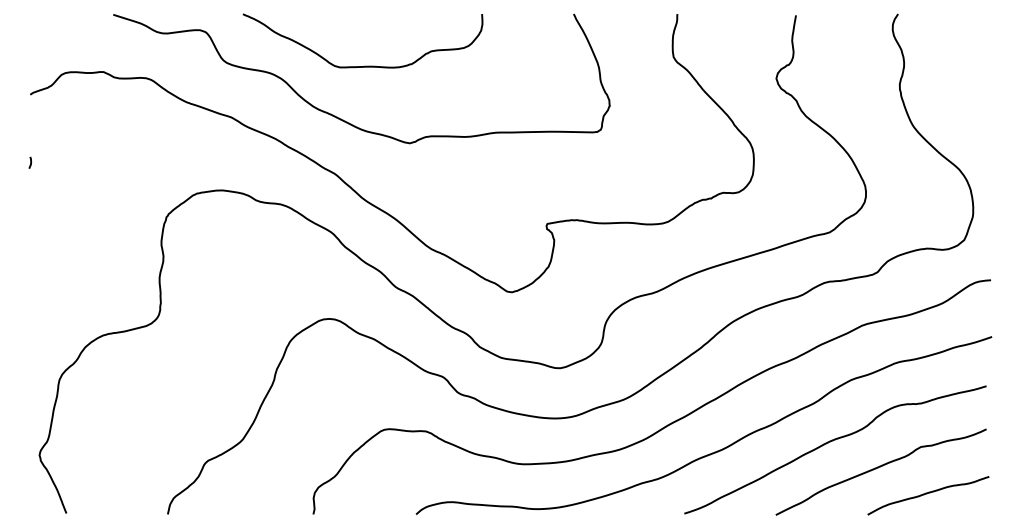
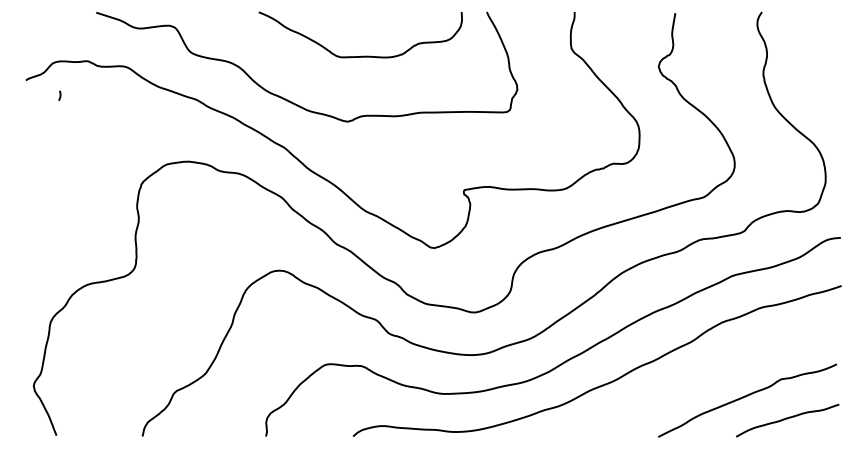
curve: (364, 65) -> (361, 55), moved
line: (30, 162) -> (59, 95), moved
curve: (833, 441) -> (707, 374), removed

